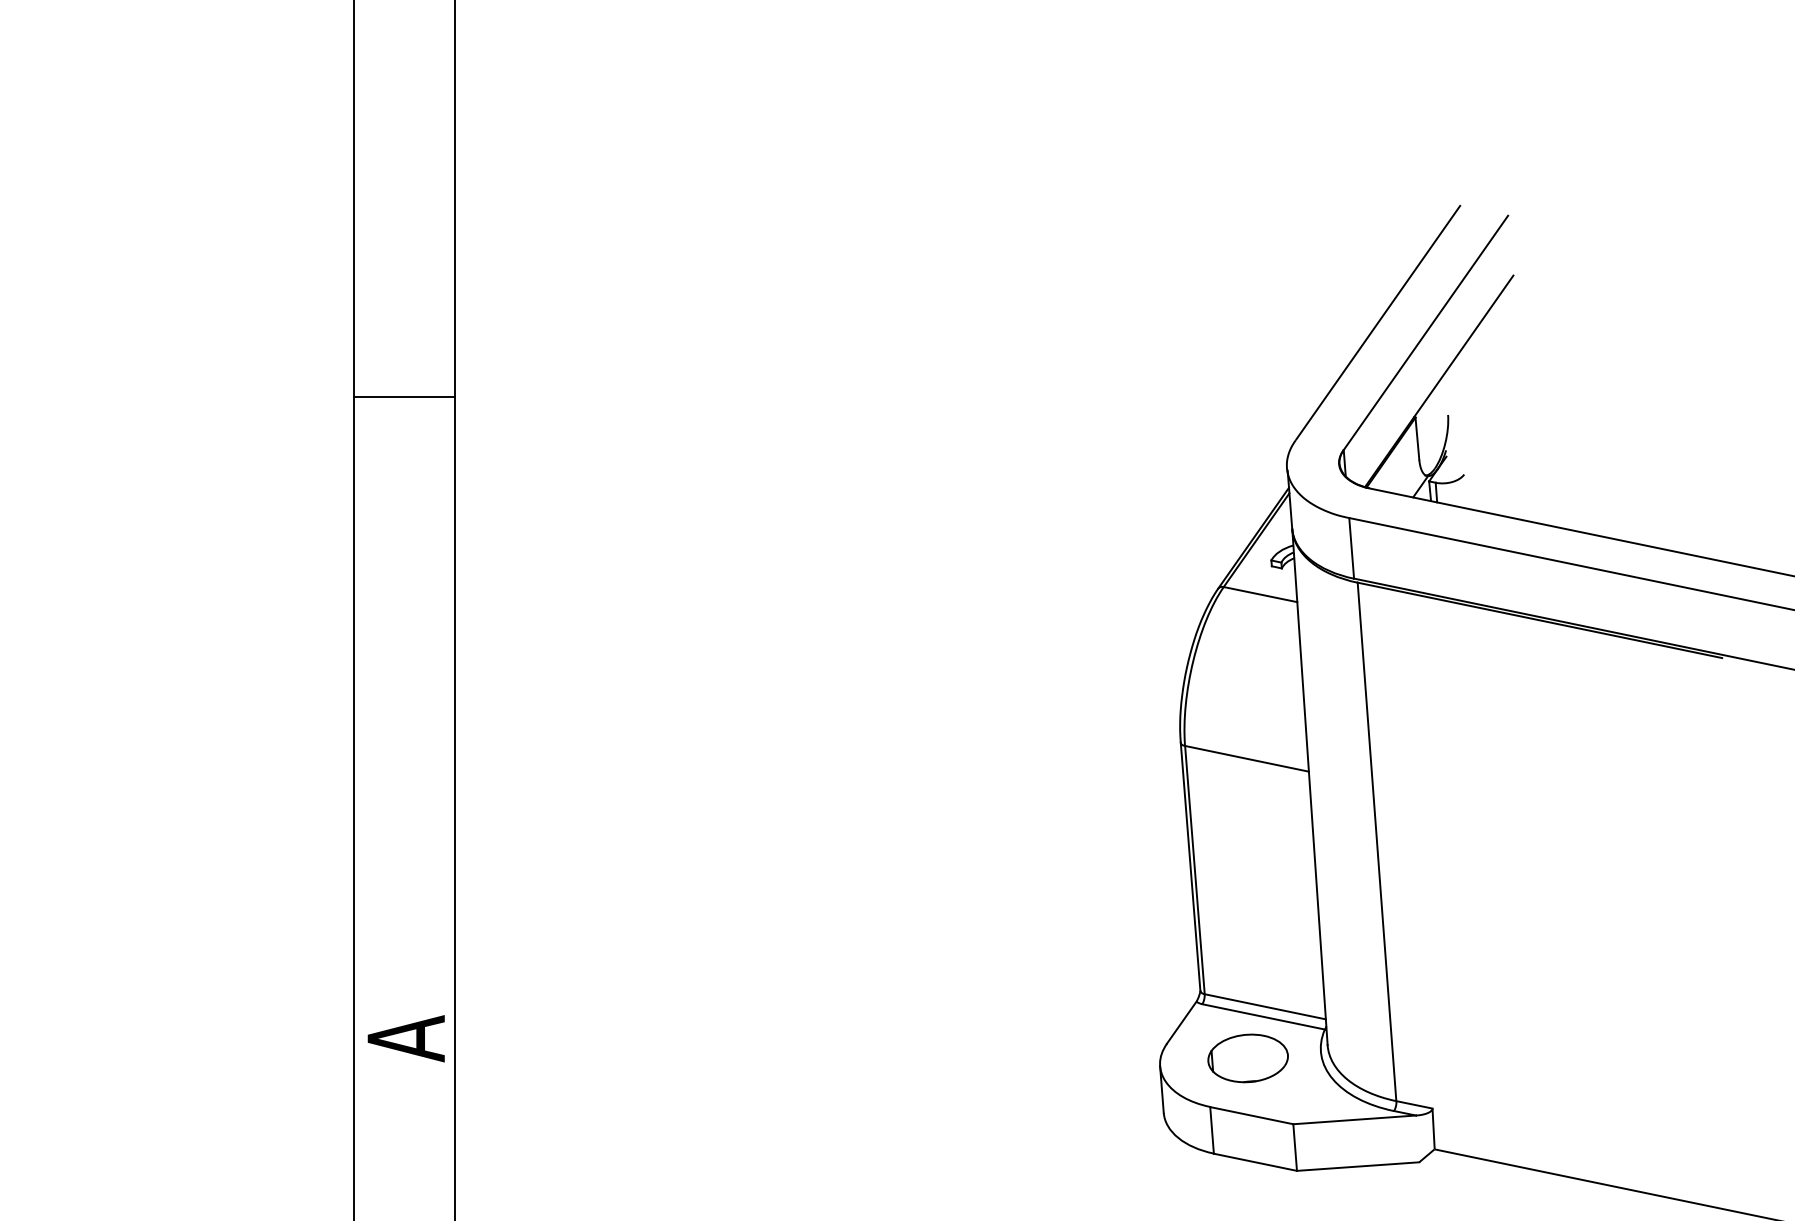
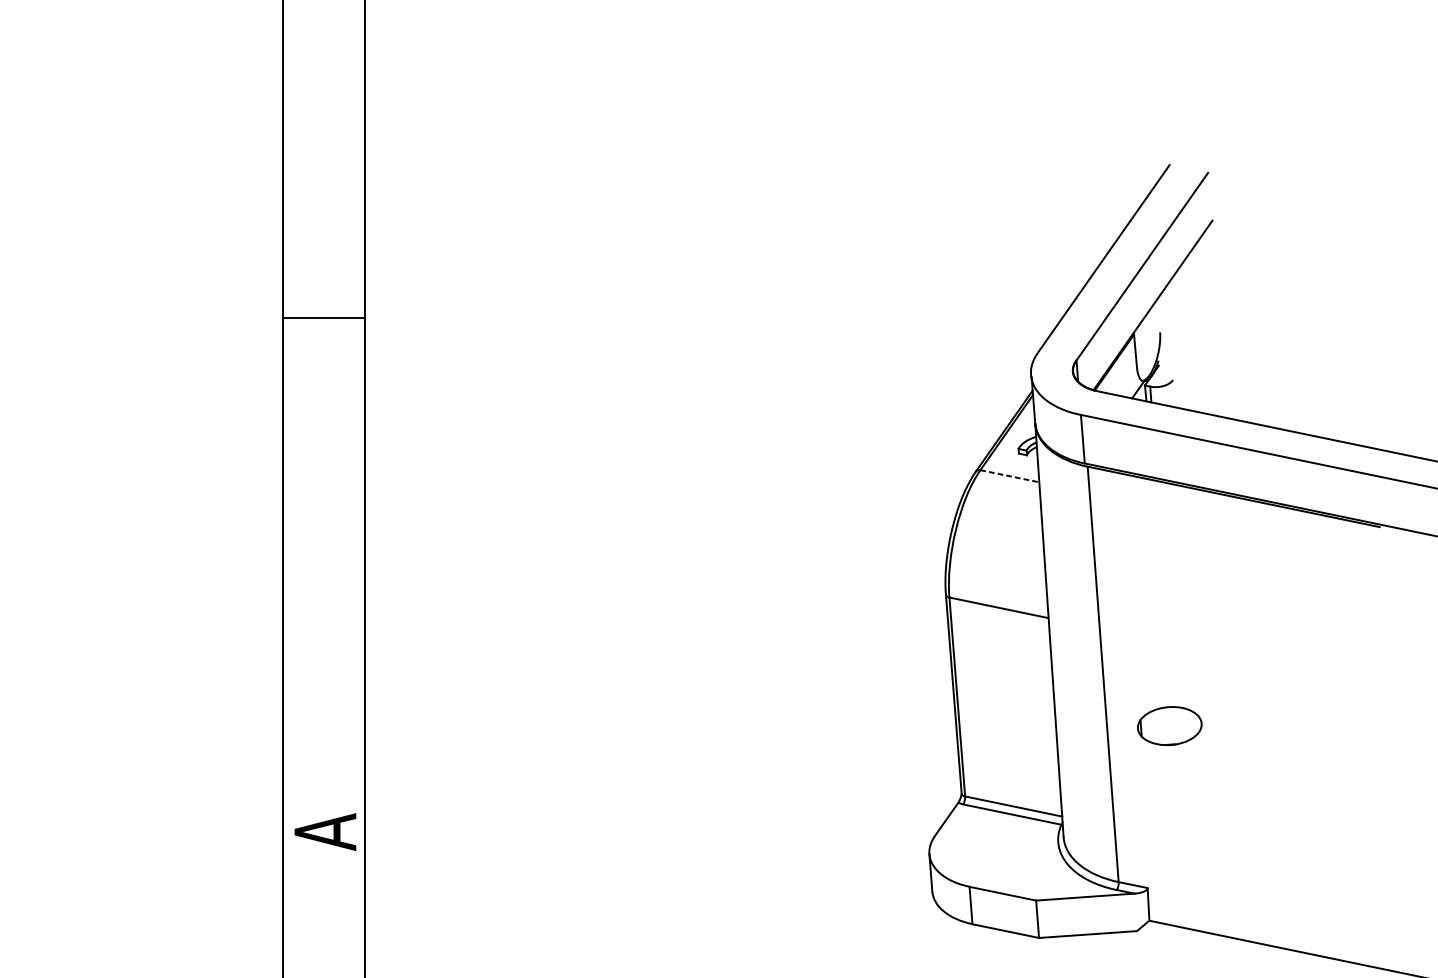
line: (1260, 594) -> (1009, 476), solid -> dashed
part: (1247, 1058) -> (1169, 726), moved

